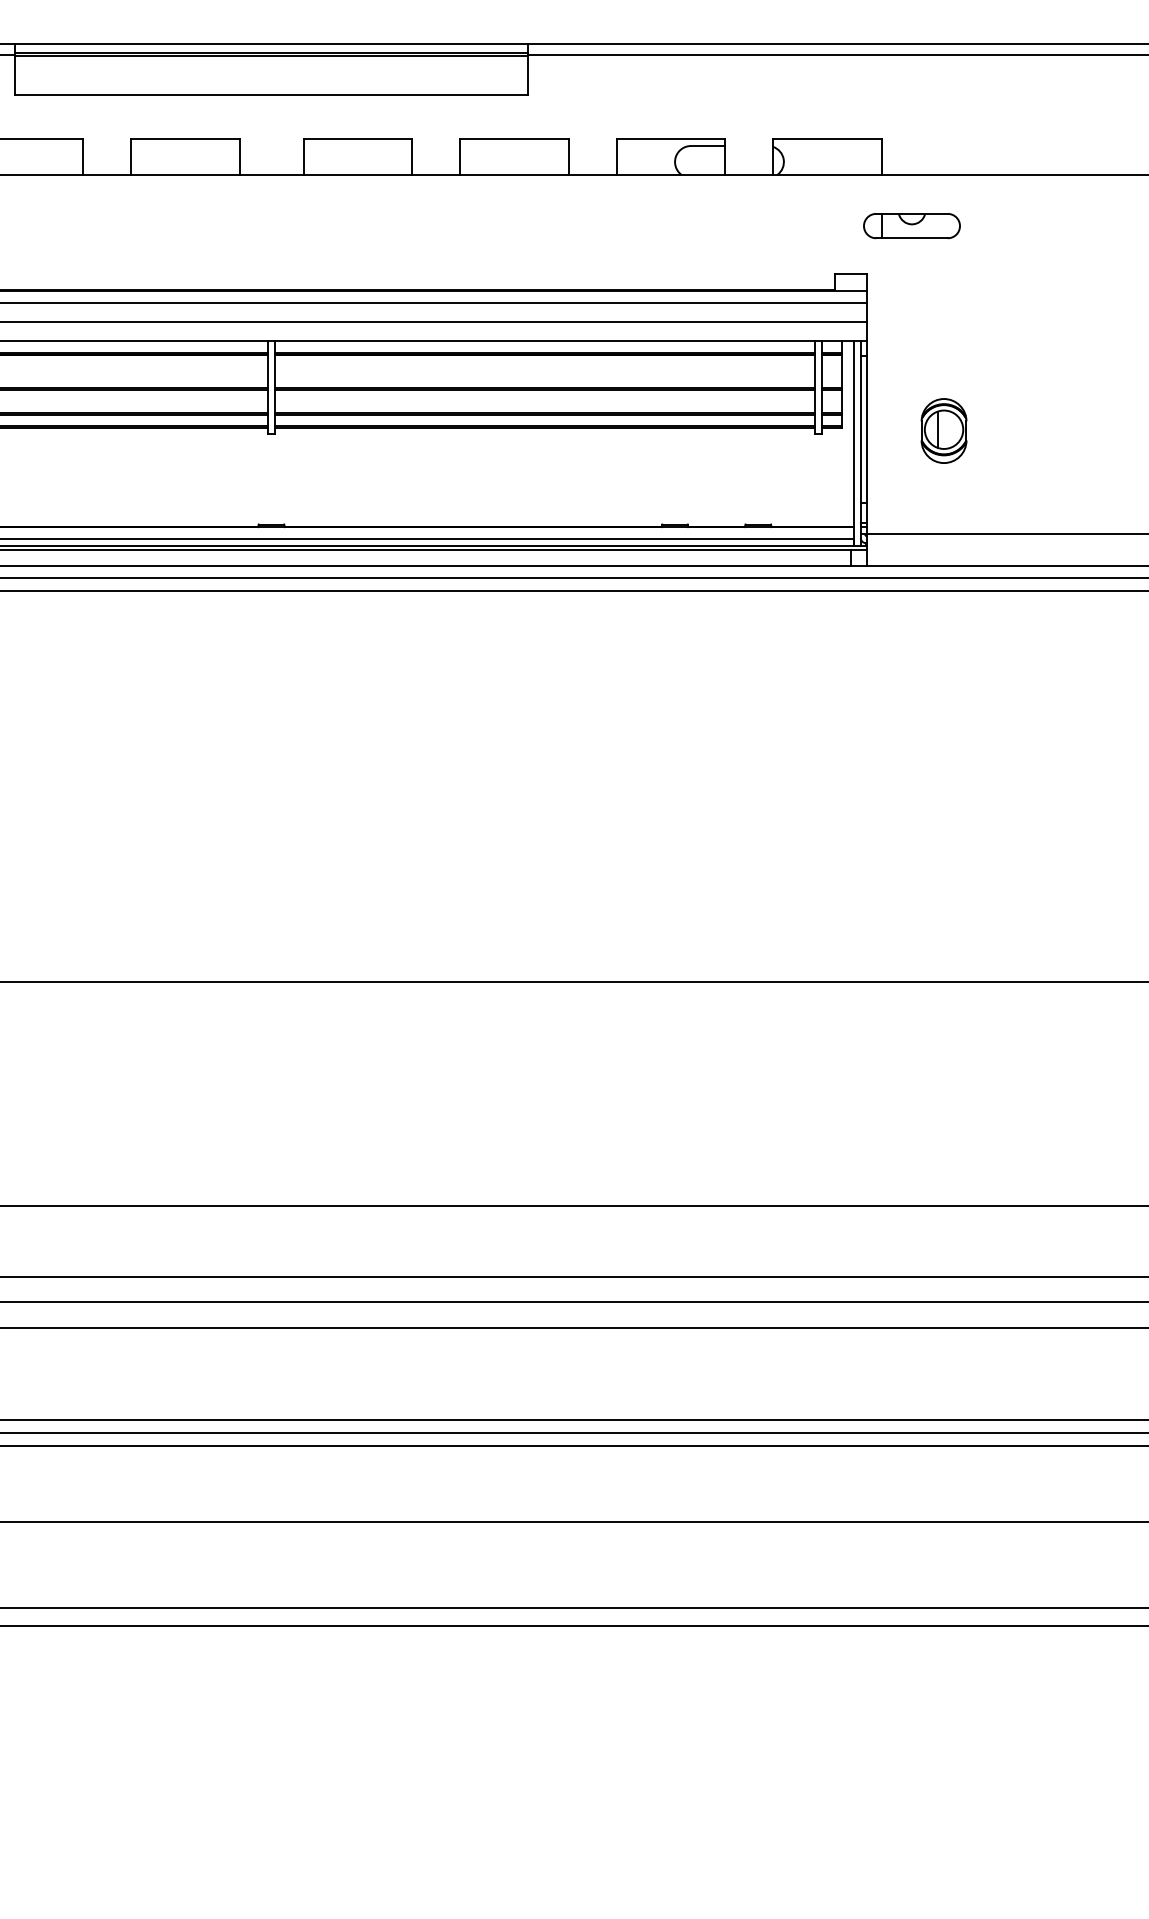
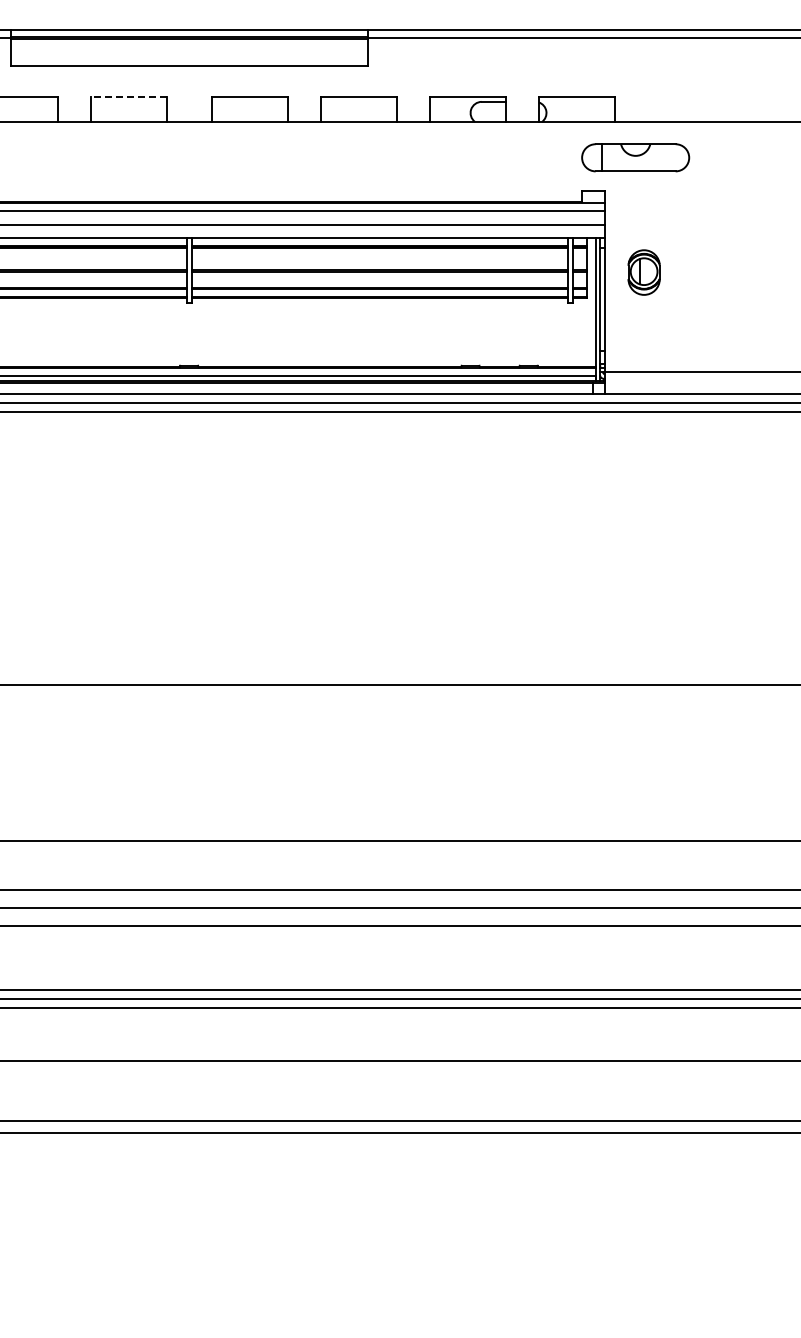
line: (185, 138) -> (129, 96), solid -> dashed
part: (911, 225) -> (635, 157), size x1.6
part: (943, 430) -> (643, 272), moved

